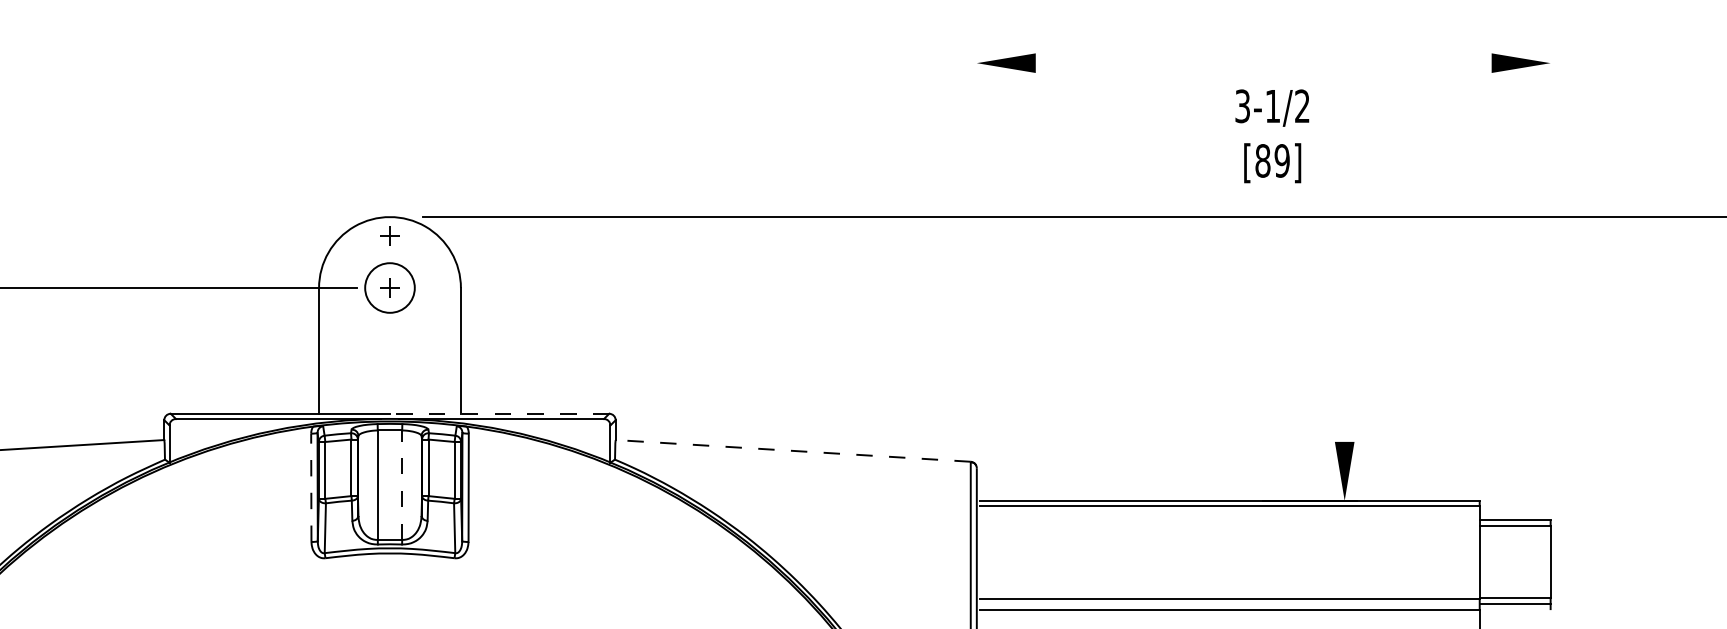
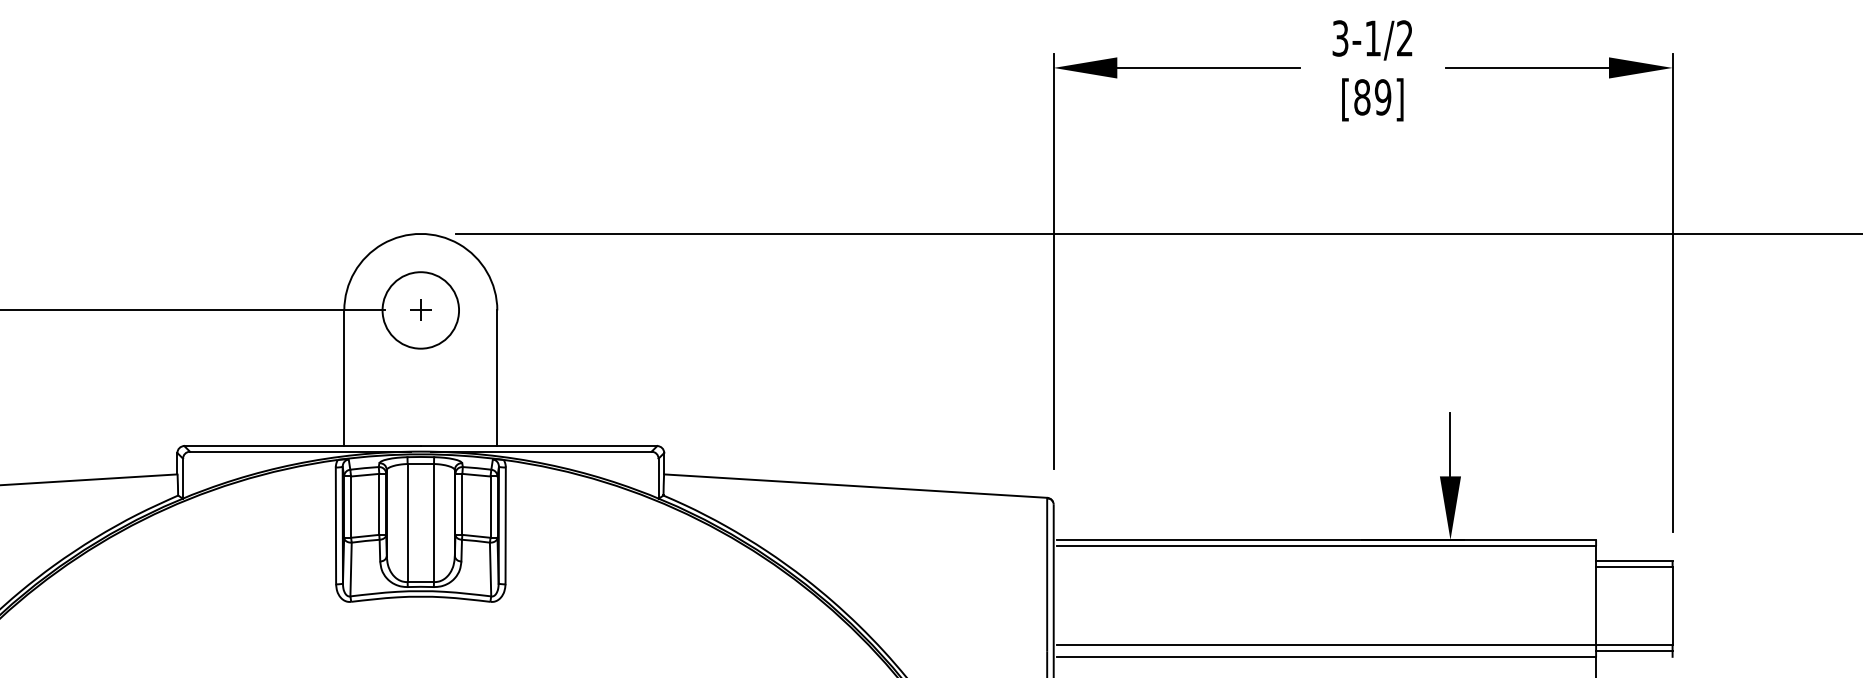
line: (1120, 62) -> (1208, 67), added
line: (1415, 62) -> (1526, 67), added
text: (1272, 136) -> (1372, 70), moved
part: (389, 235) -> (420, 253), removed
line: (976, 242) -> (1053, 261), added
line: (1550, 272) -> (1672, 293), added
circle: (389, 288) -> (420, 310), size x1.43
line: (1344, 412) -> (1450, 444), added
line: (499, 414) -> (538, 446), dashed -> solid
line: (793, 451) -> (855, 486), dashed -> solid
line: (402, 484) -> (434, 522), dashed -> solid
line: (310, 487) -> (335, 525), dashed -> solid

